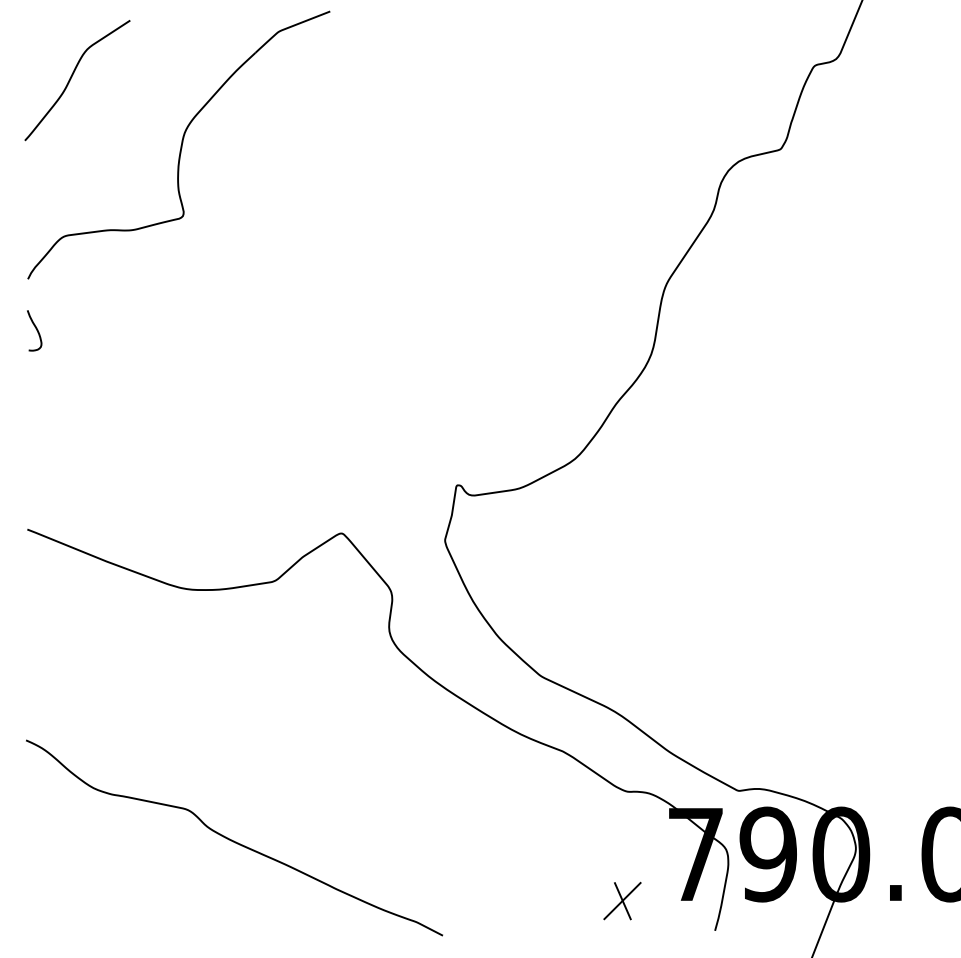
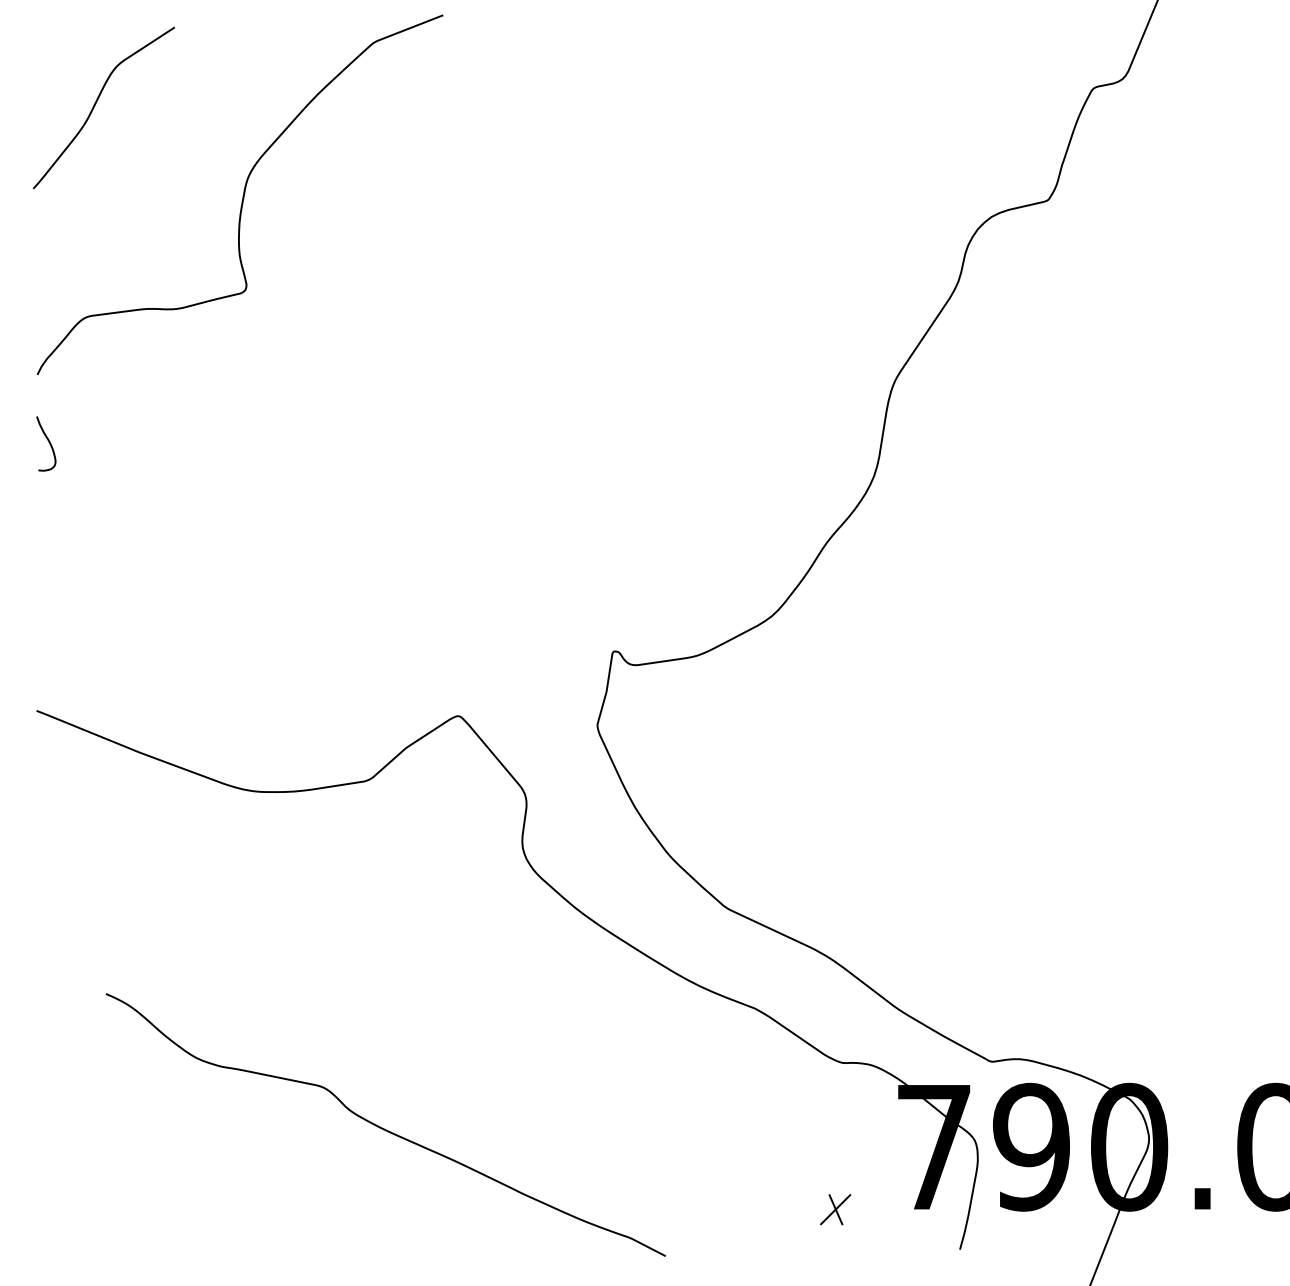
curve: (232, 839) -> (383, 1127), moved
part: (622, 900) -> (835, 1208), size x0.6

